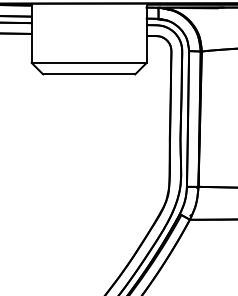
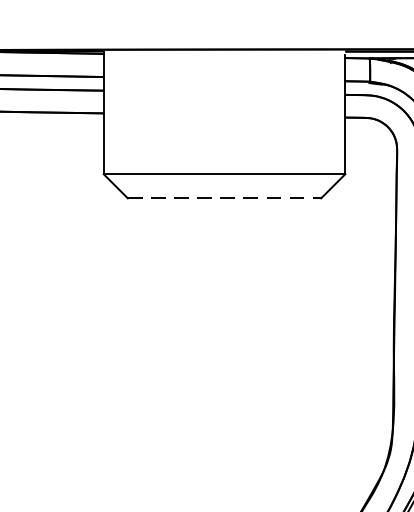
line: (89, 74) -> (225, 198), solid -> dashed

